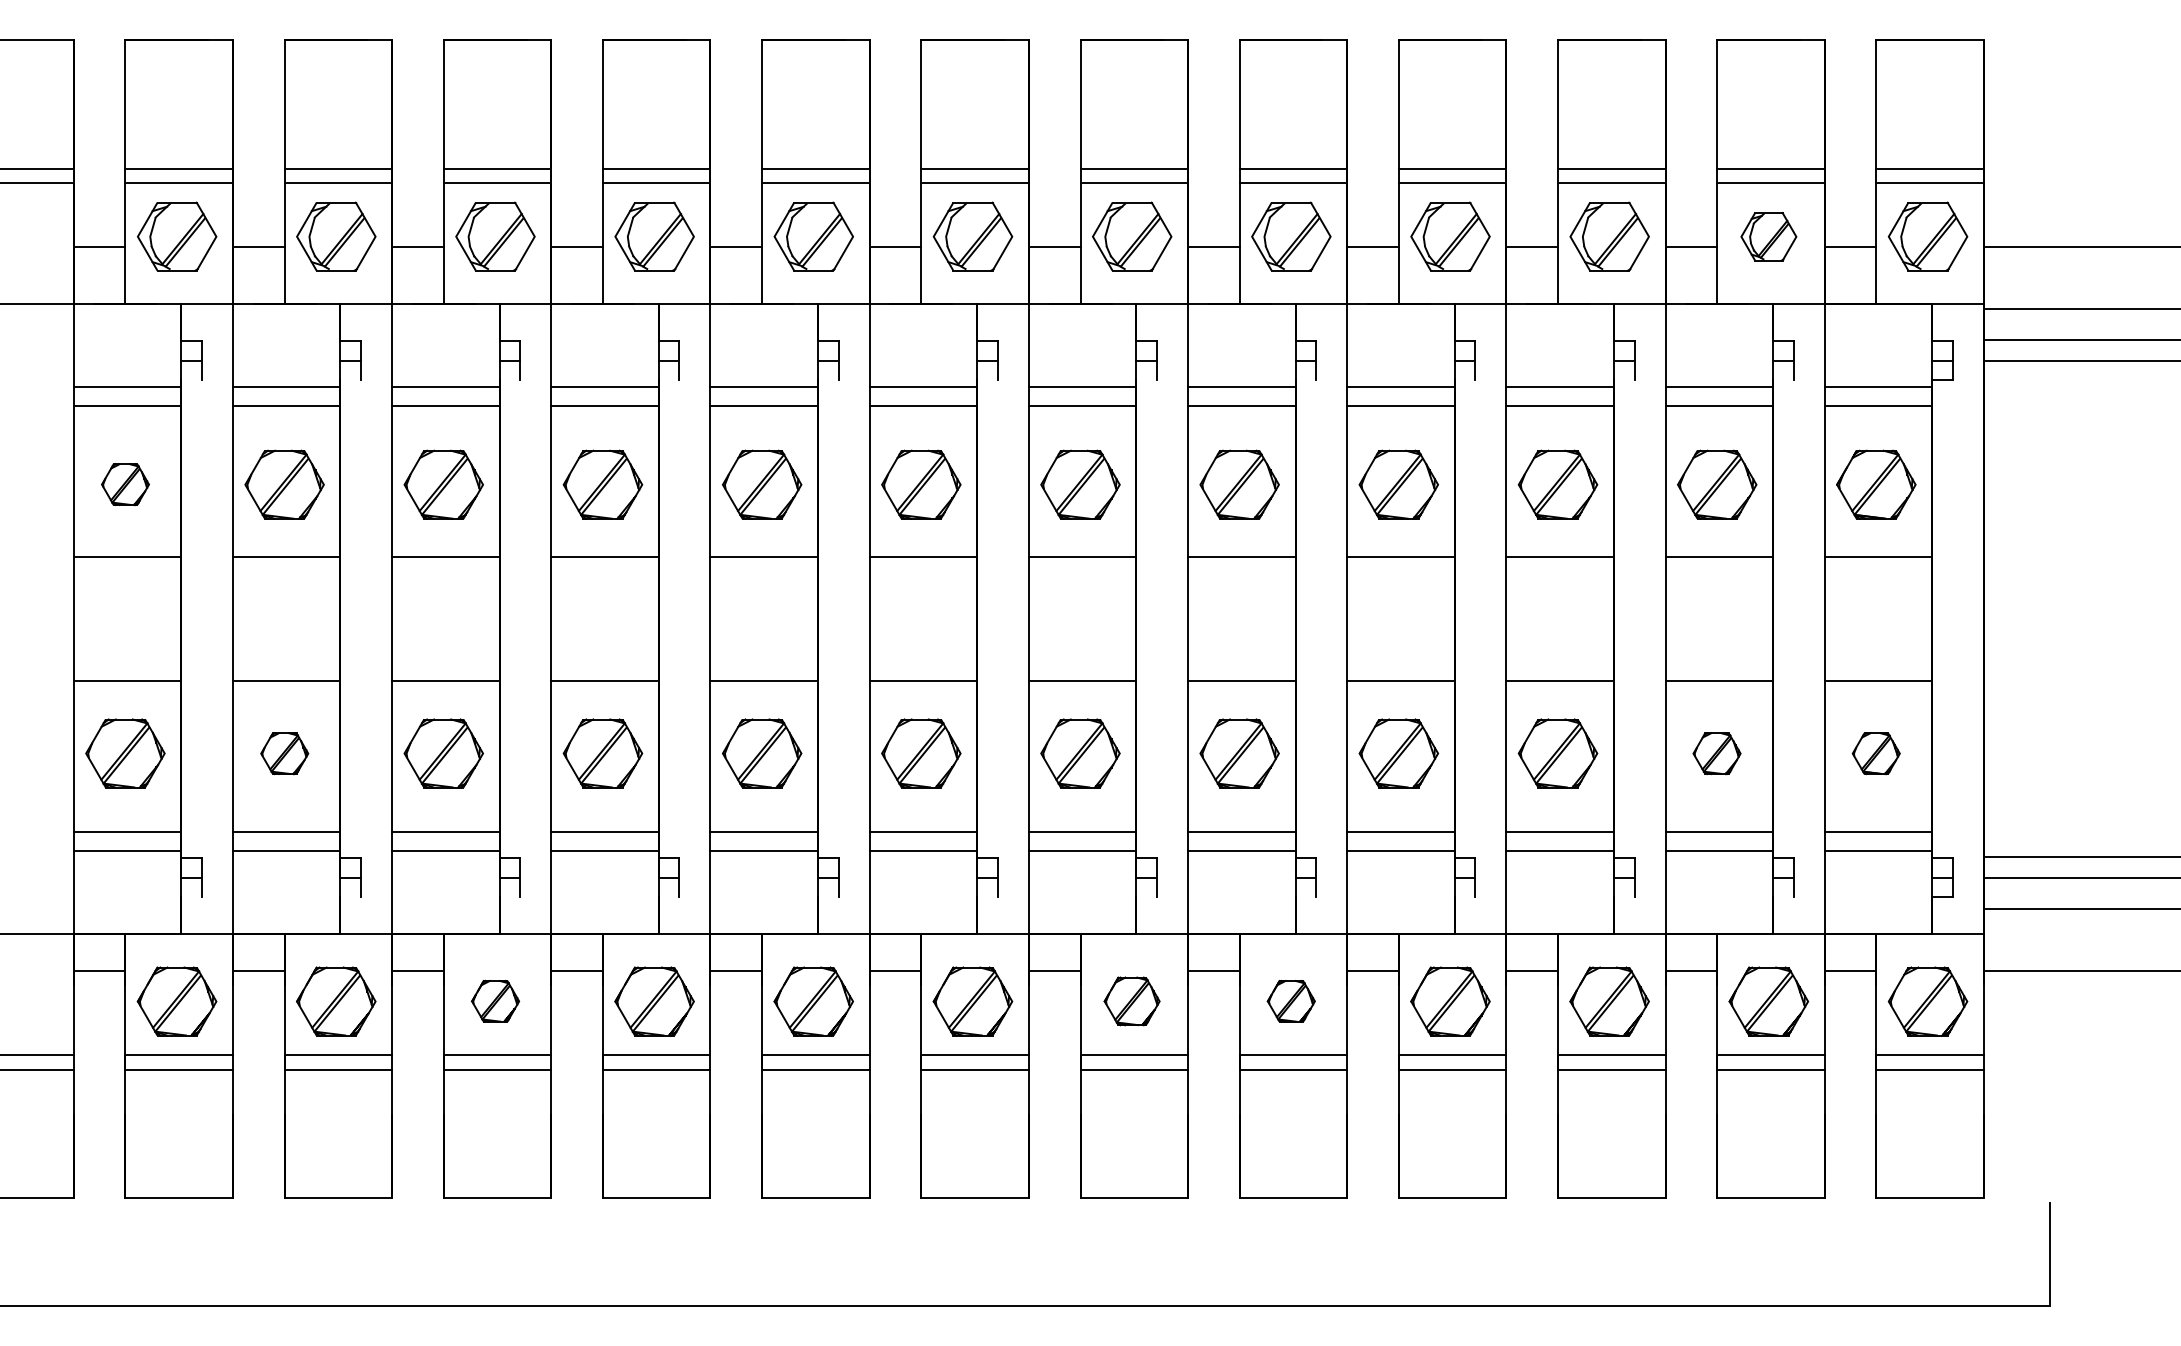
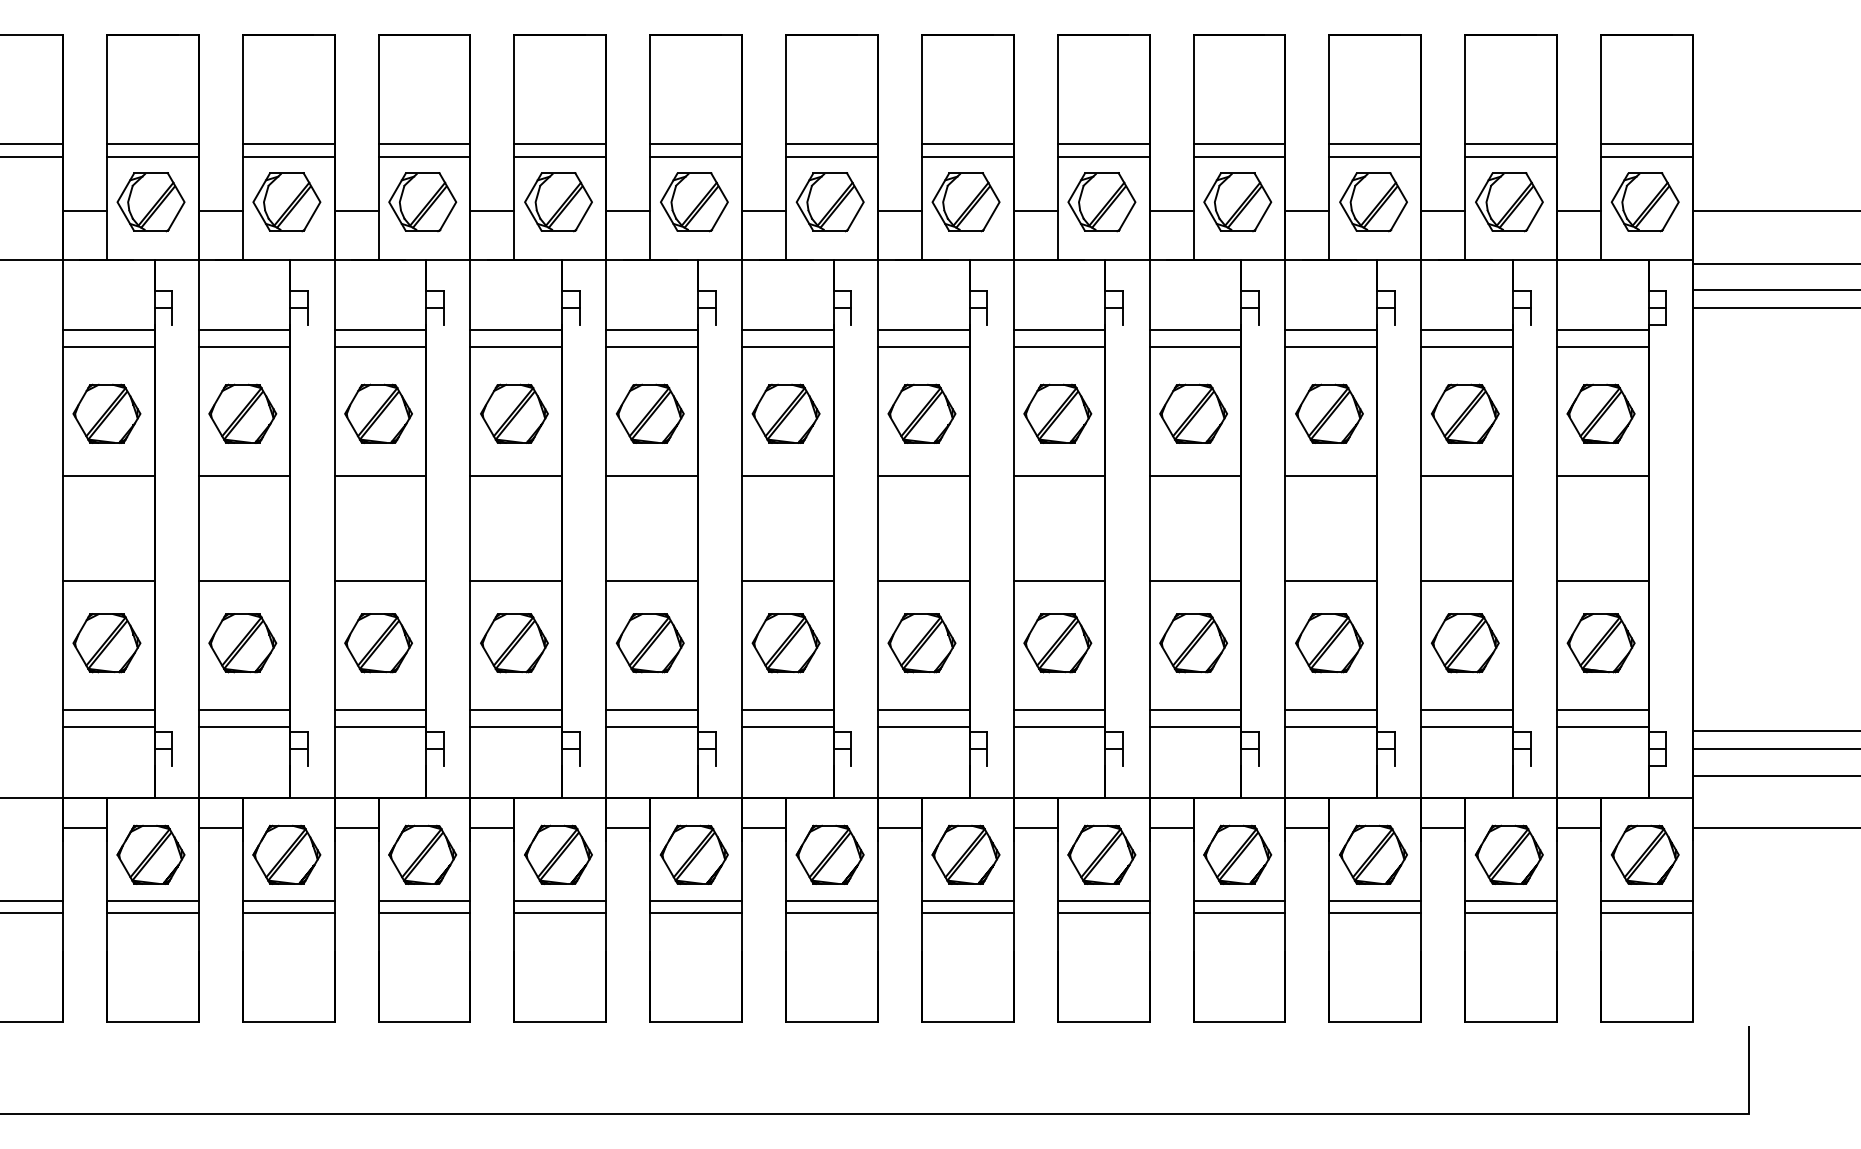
part: (1768, 237) -> (1509, 202), size x1.43
part: (124, 484) -> (106, 413), size x1.67
part: (284, 753) -> (242, 643), size x1.67
part: (1716, 753) -> (1464, 643), size x1.67
part: (1875, 753) -> (1600, 643), size x1.67
part: (495, 1001) -> (422, 854), size x1.67
part: (1131, 1001) -> (965, 854), size x1.43
part: (1290, 1001) -> (1101, 854), size x1.67

